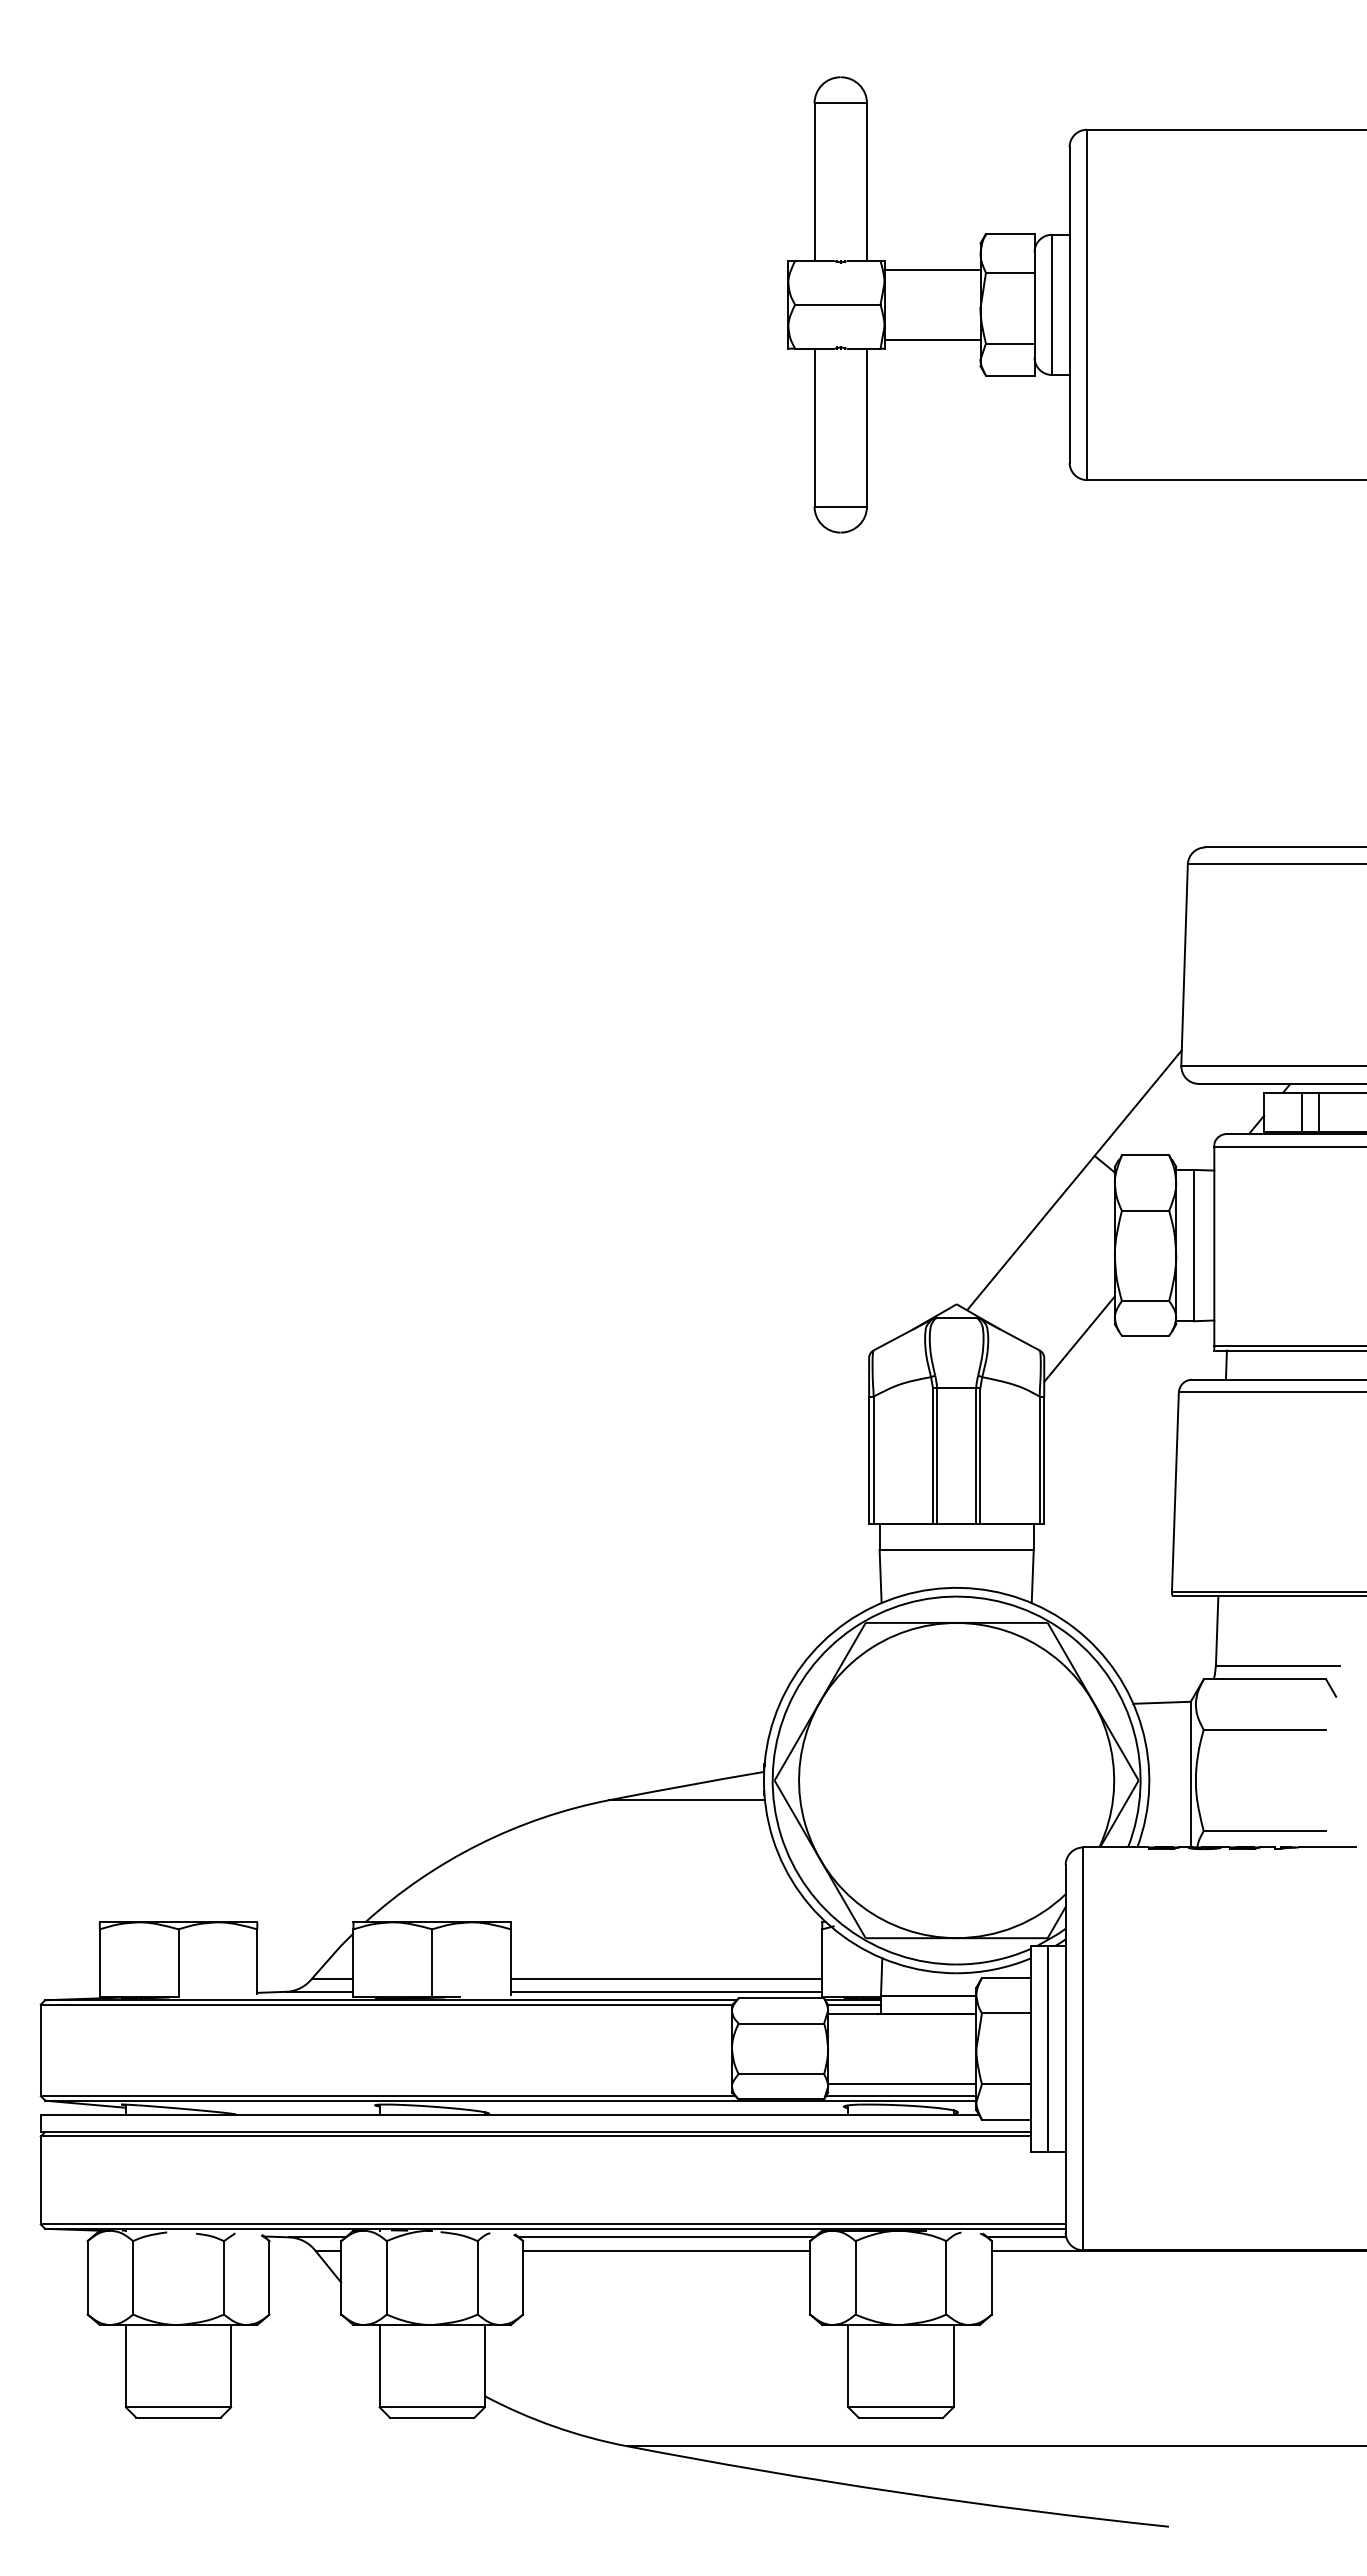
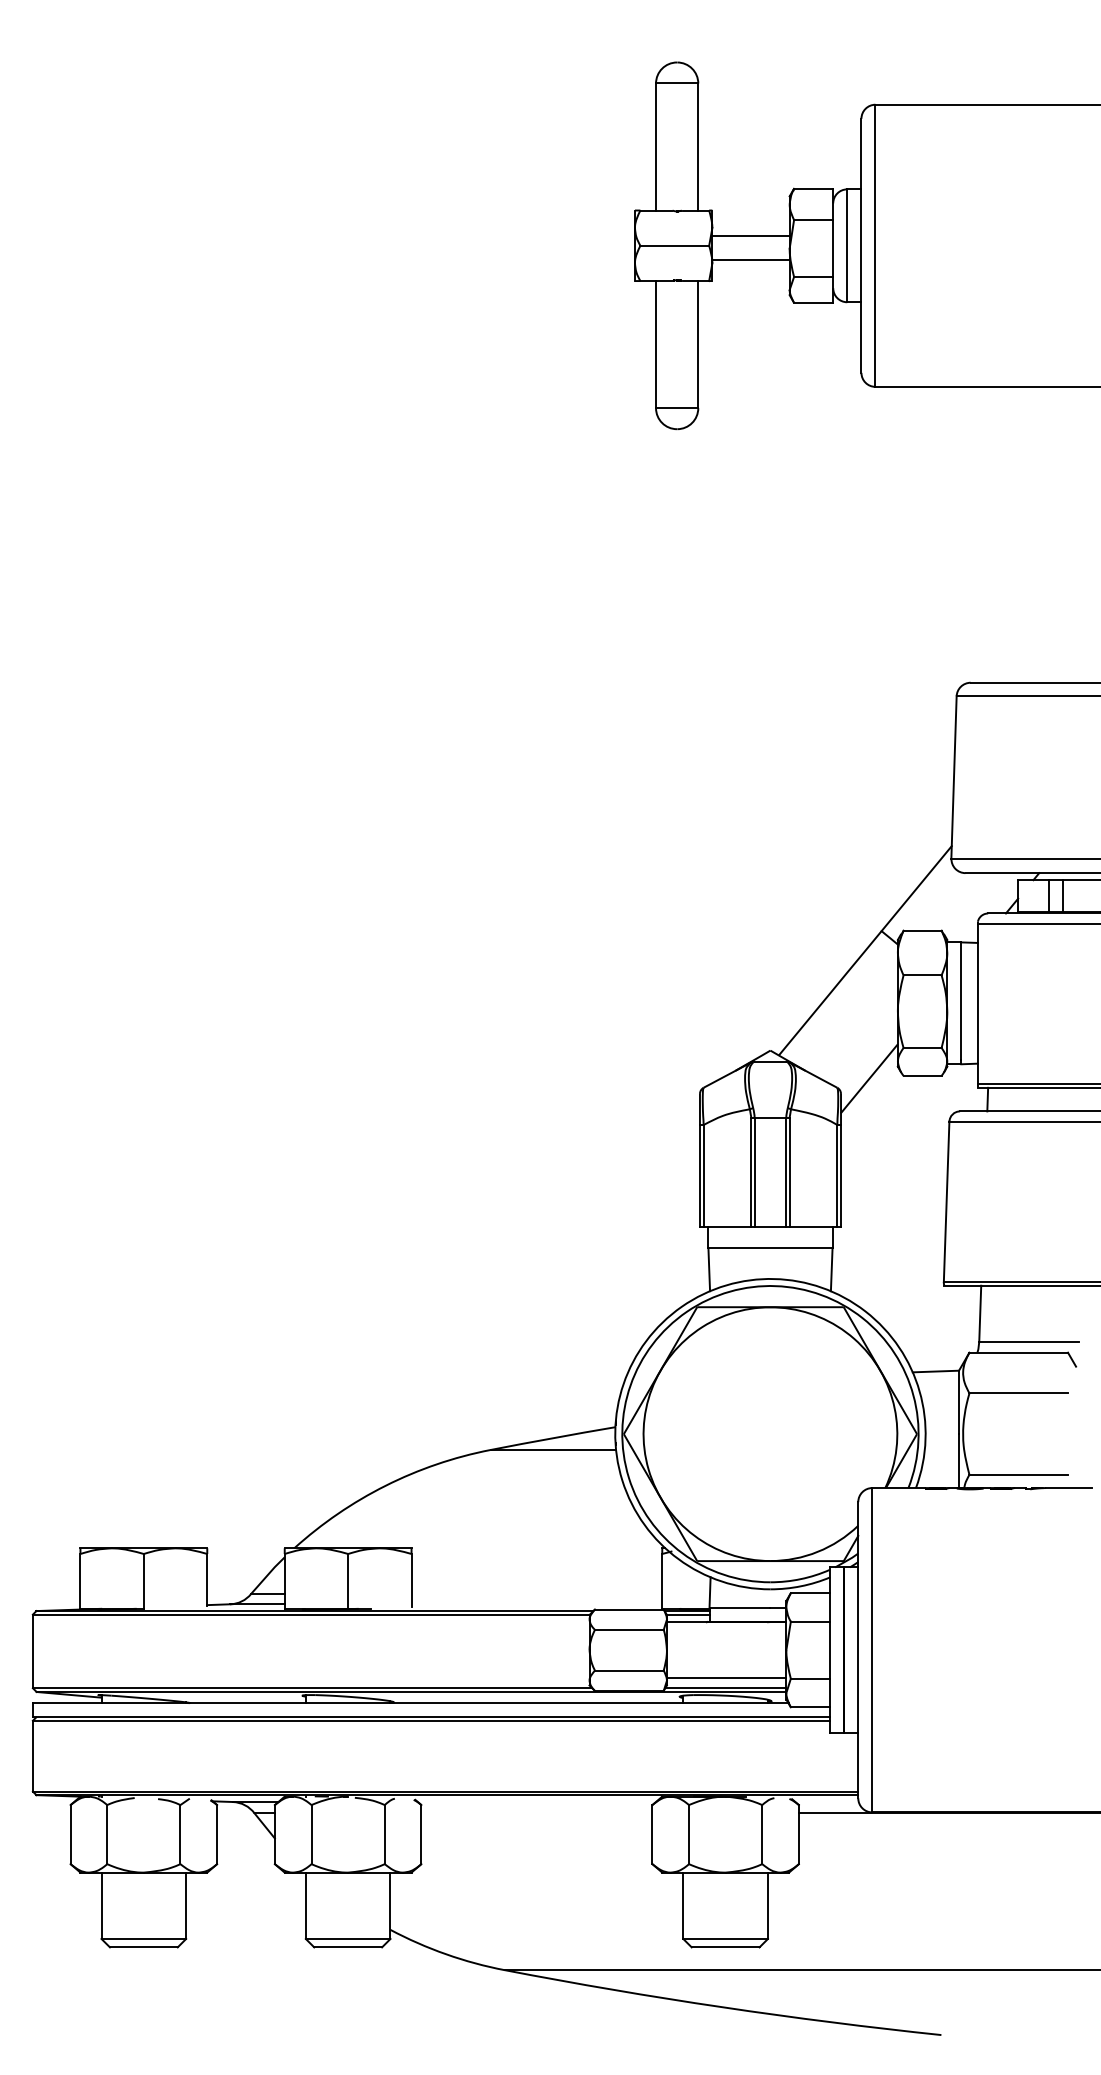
line: (932, 269) -> (751, 259), moved
line: (932, 339) -> (751, 235), moved
line: (666, 1978) -> (536, 1593), removed
line: (666, 1991) -> (536, 1604), removed
line: (666, 2237) -> (536, 1802), removed
line: (1026, 2237) -> (826, 1802), removed
line: (666, 2251) -> (536, 1813), removed

